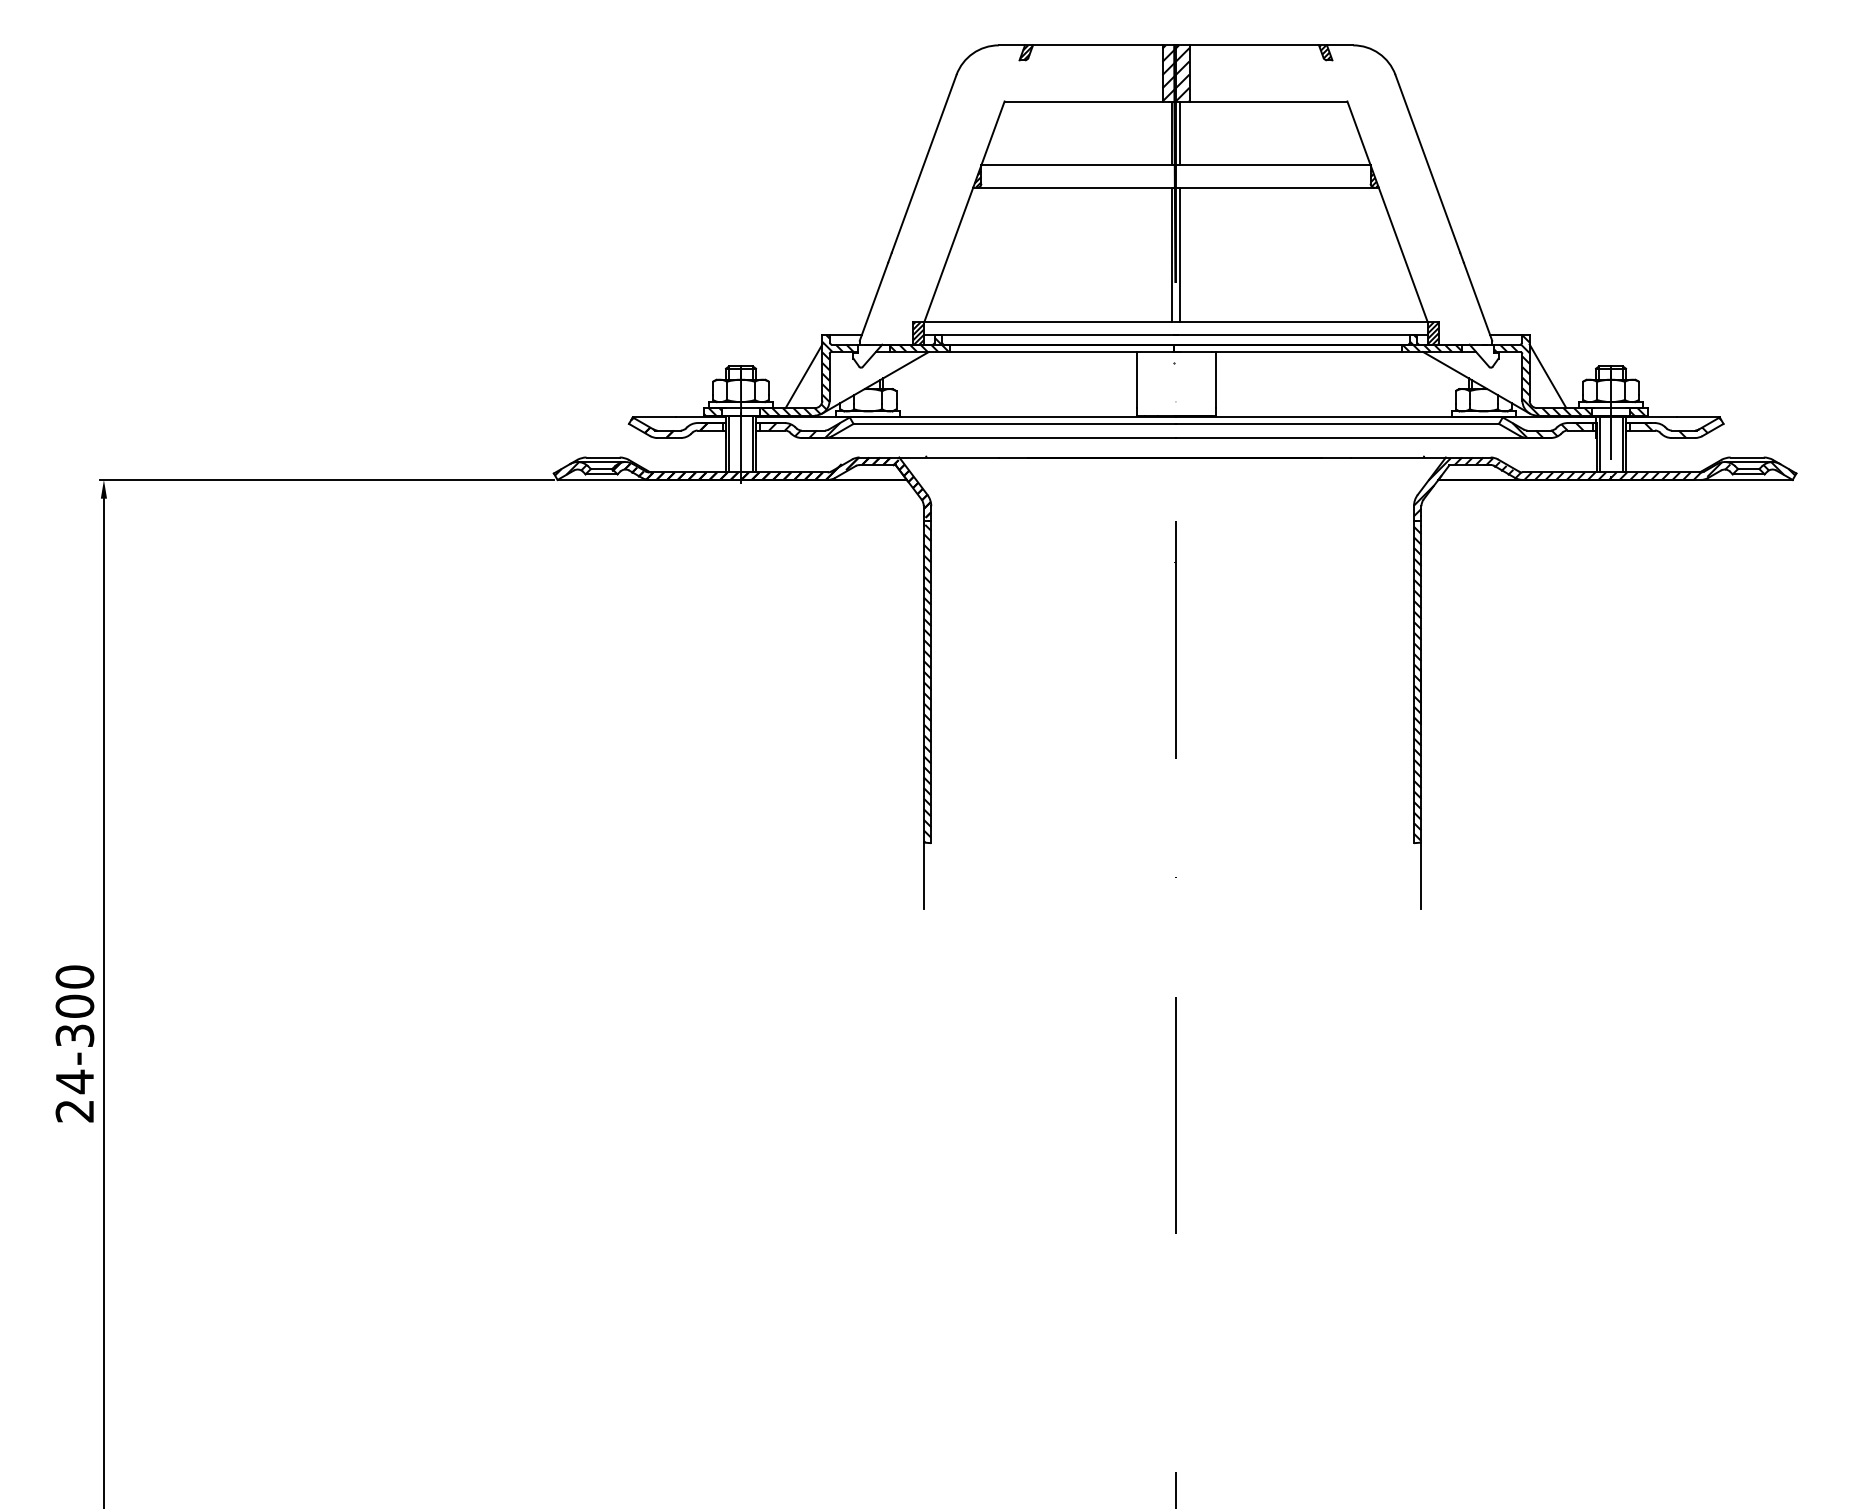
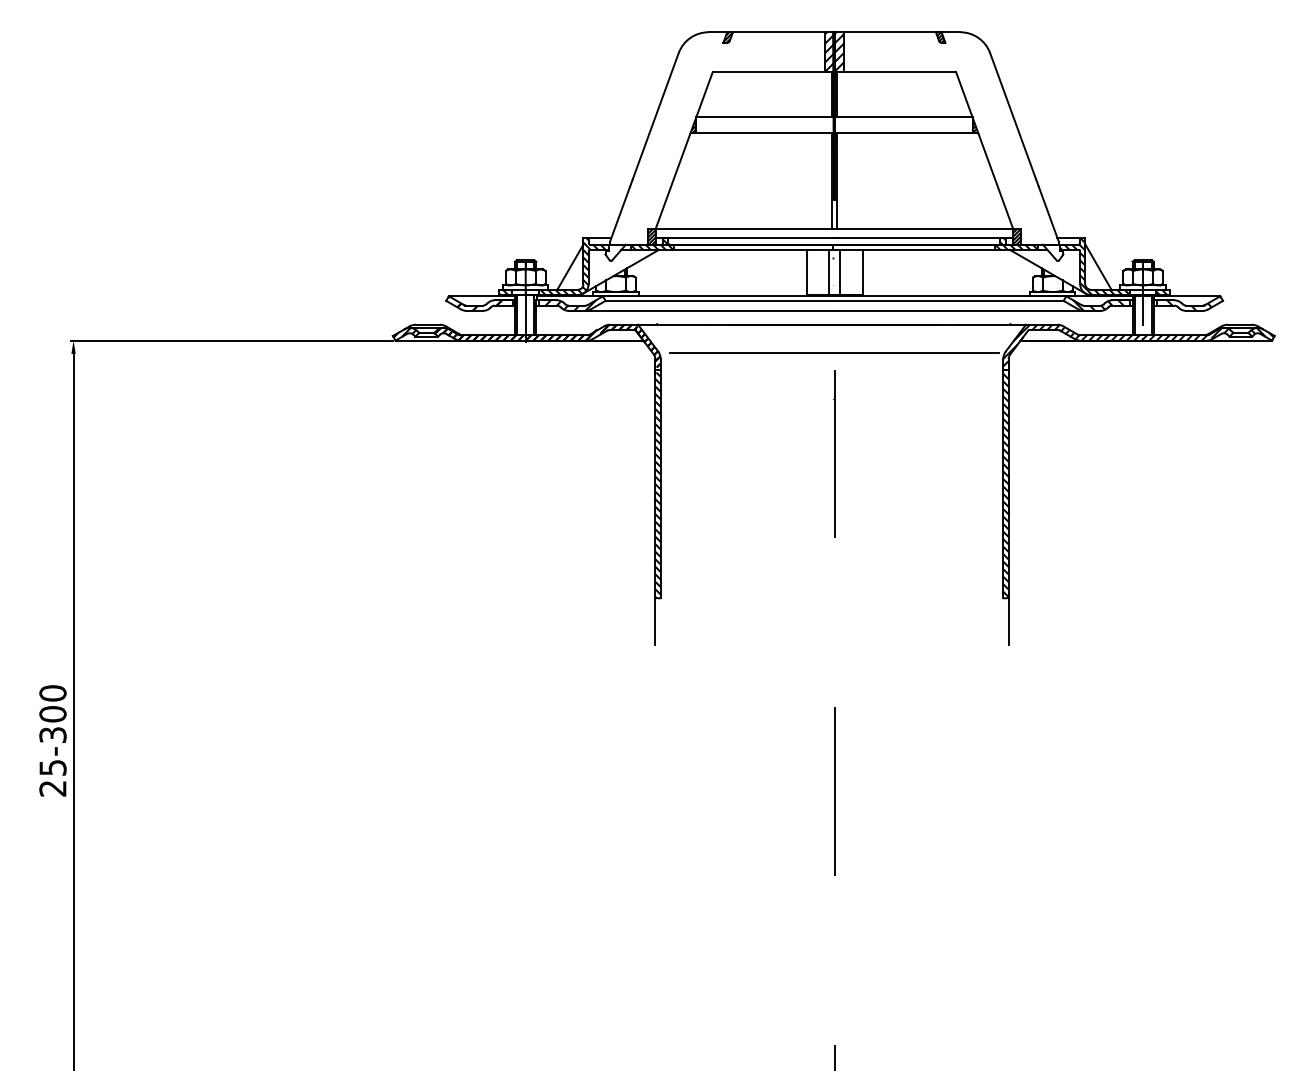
line: (1168, 383) -> (829, 272), added
line: (1183, 383) -> (839, 272), added
line: (1176, 497) -> (834, 353), added
text: (75, 1081) -> (53, 767), 24-300 -> 25-300

